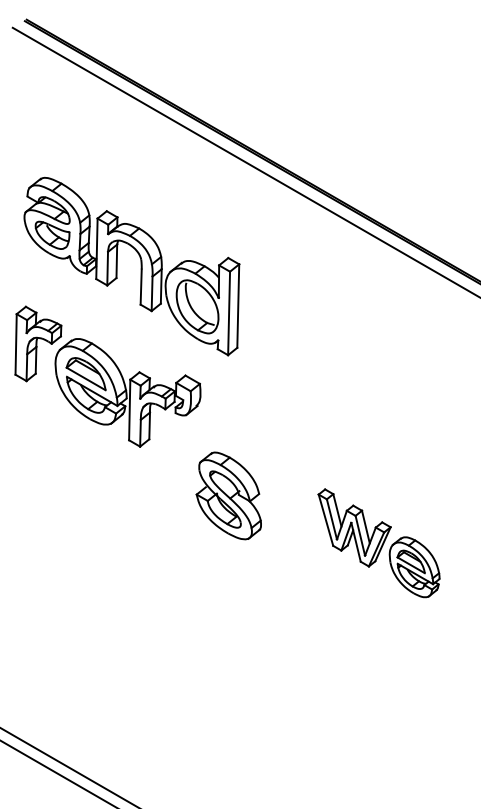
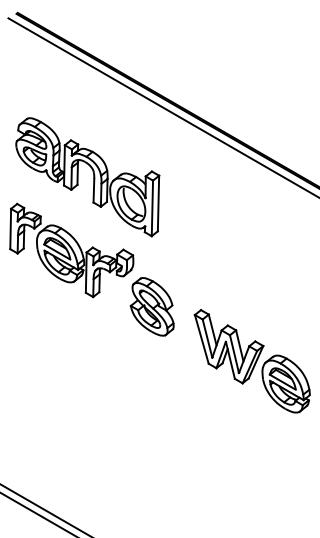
part: (227, 495) -> (151, 306), moved
part: (378, 543) -> (251, 361), size x1.43

